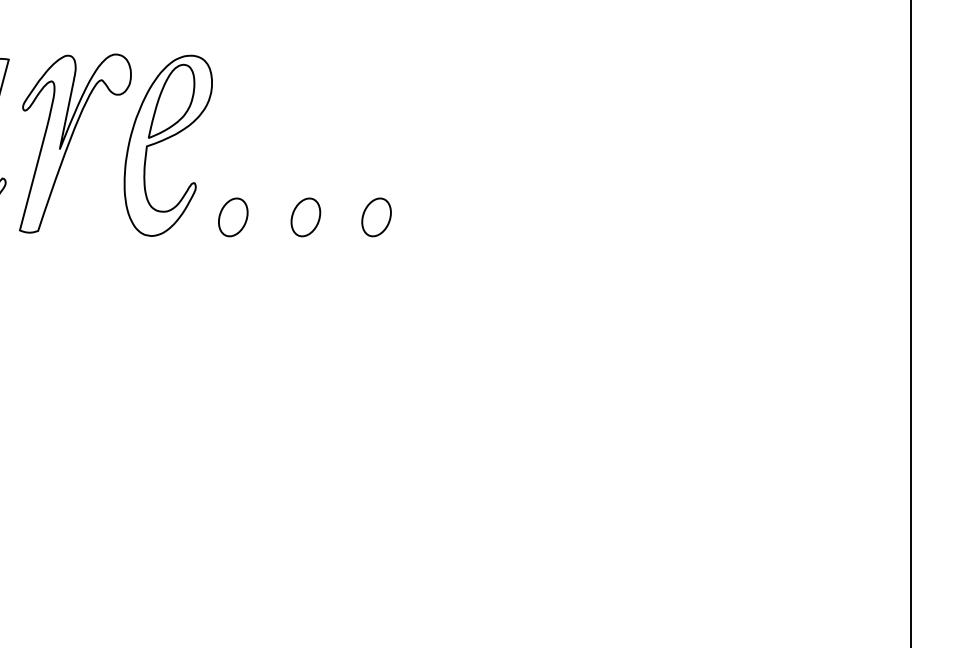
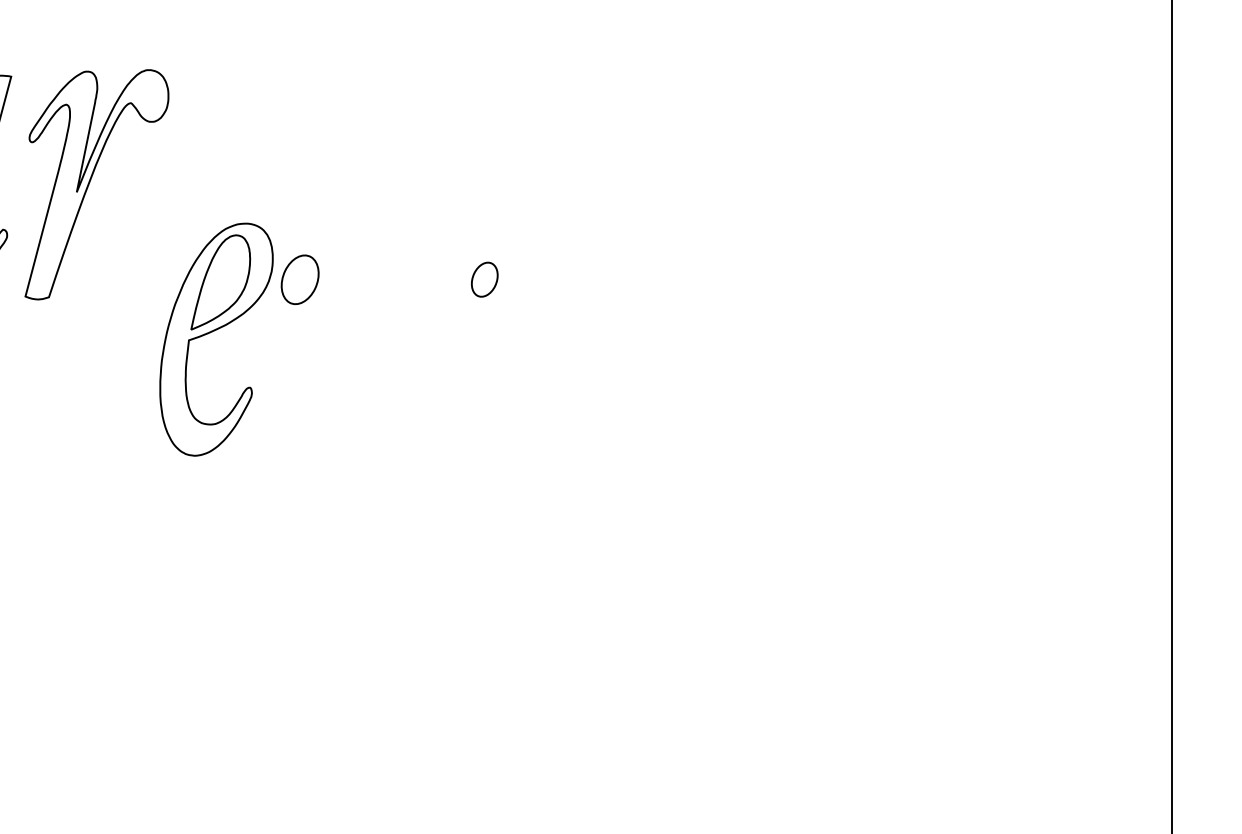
part: (165, 140) -> (212, 332), moved
part: (305, 217) -> (393, 279), removed
part: (376, 217) -> (484, 279), size x0.7

